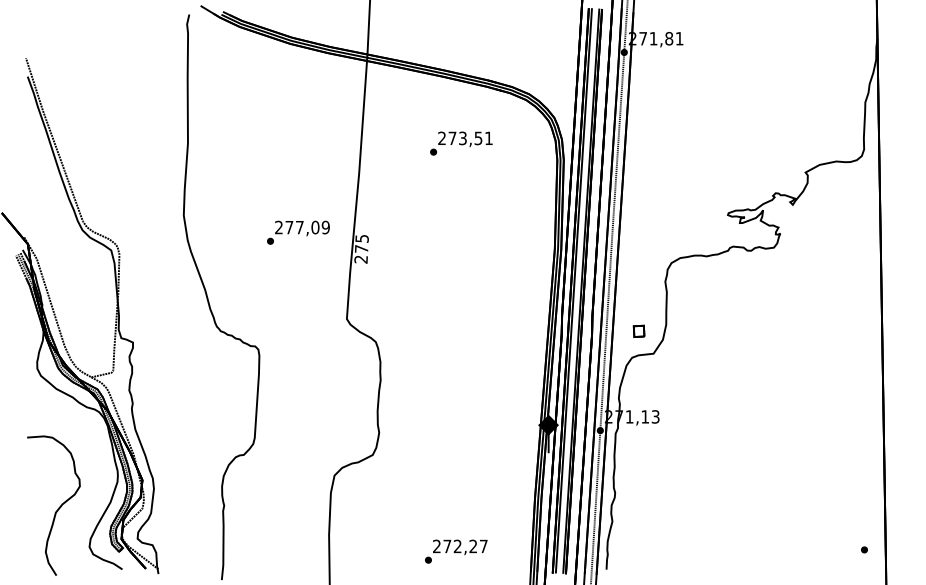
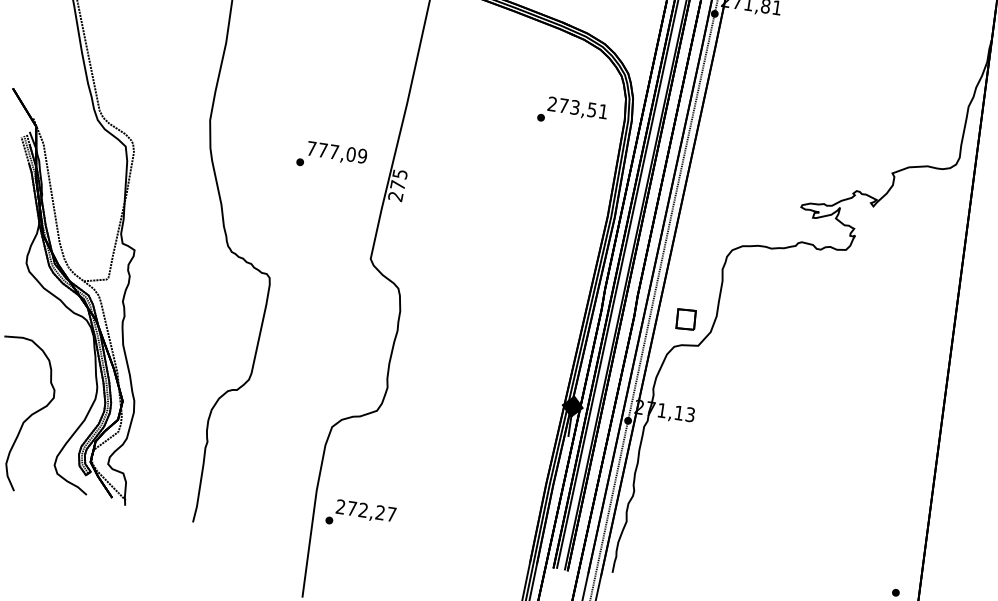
text: (461, 143) -> (572, 112), moved
text: (278, 227) -> (311, 148), 277,09 -> 777,09
part: (638, 330) -> (685, 318), size x1.6
text: (456, 551) -> (361, 515), moved

